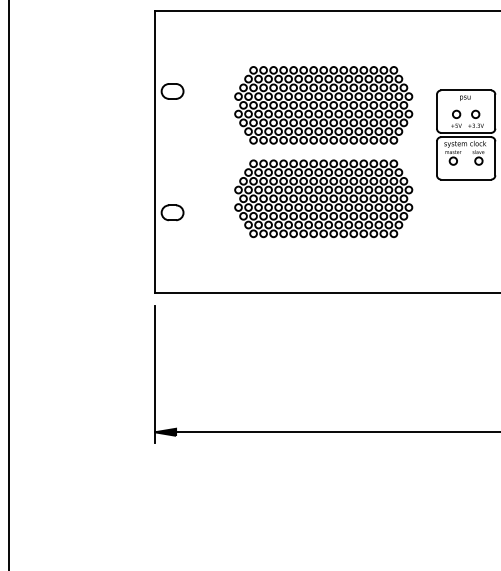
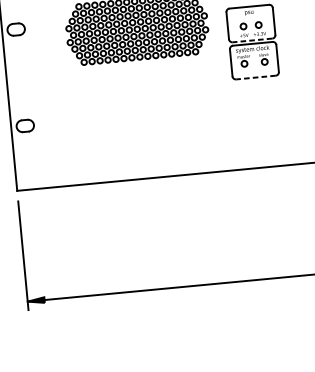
line: (466, 132) -> (252, 40), solid -> dashed
line: (466, 179) -> (256, 77), solid -> dashed
part: (323, 198) -> (144, 103), removed

